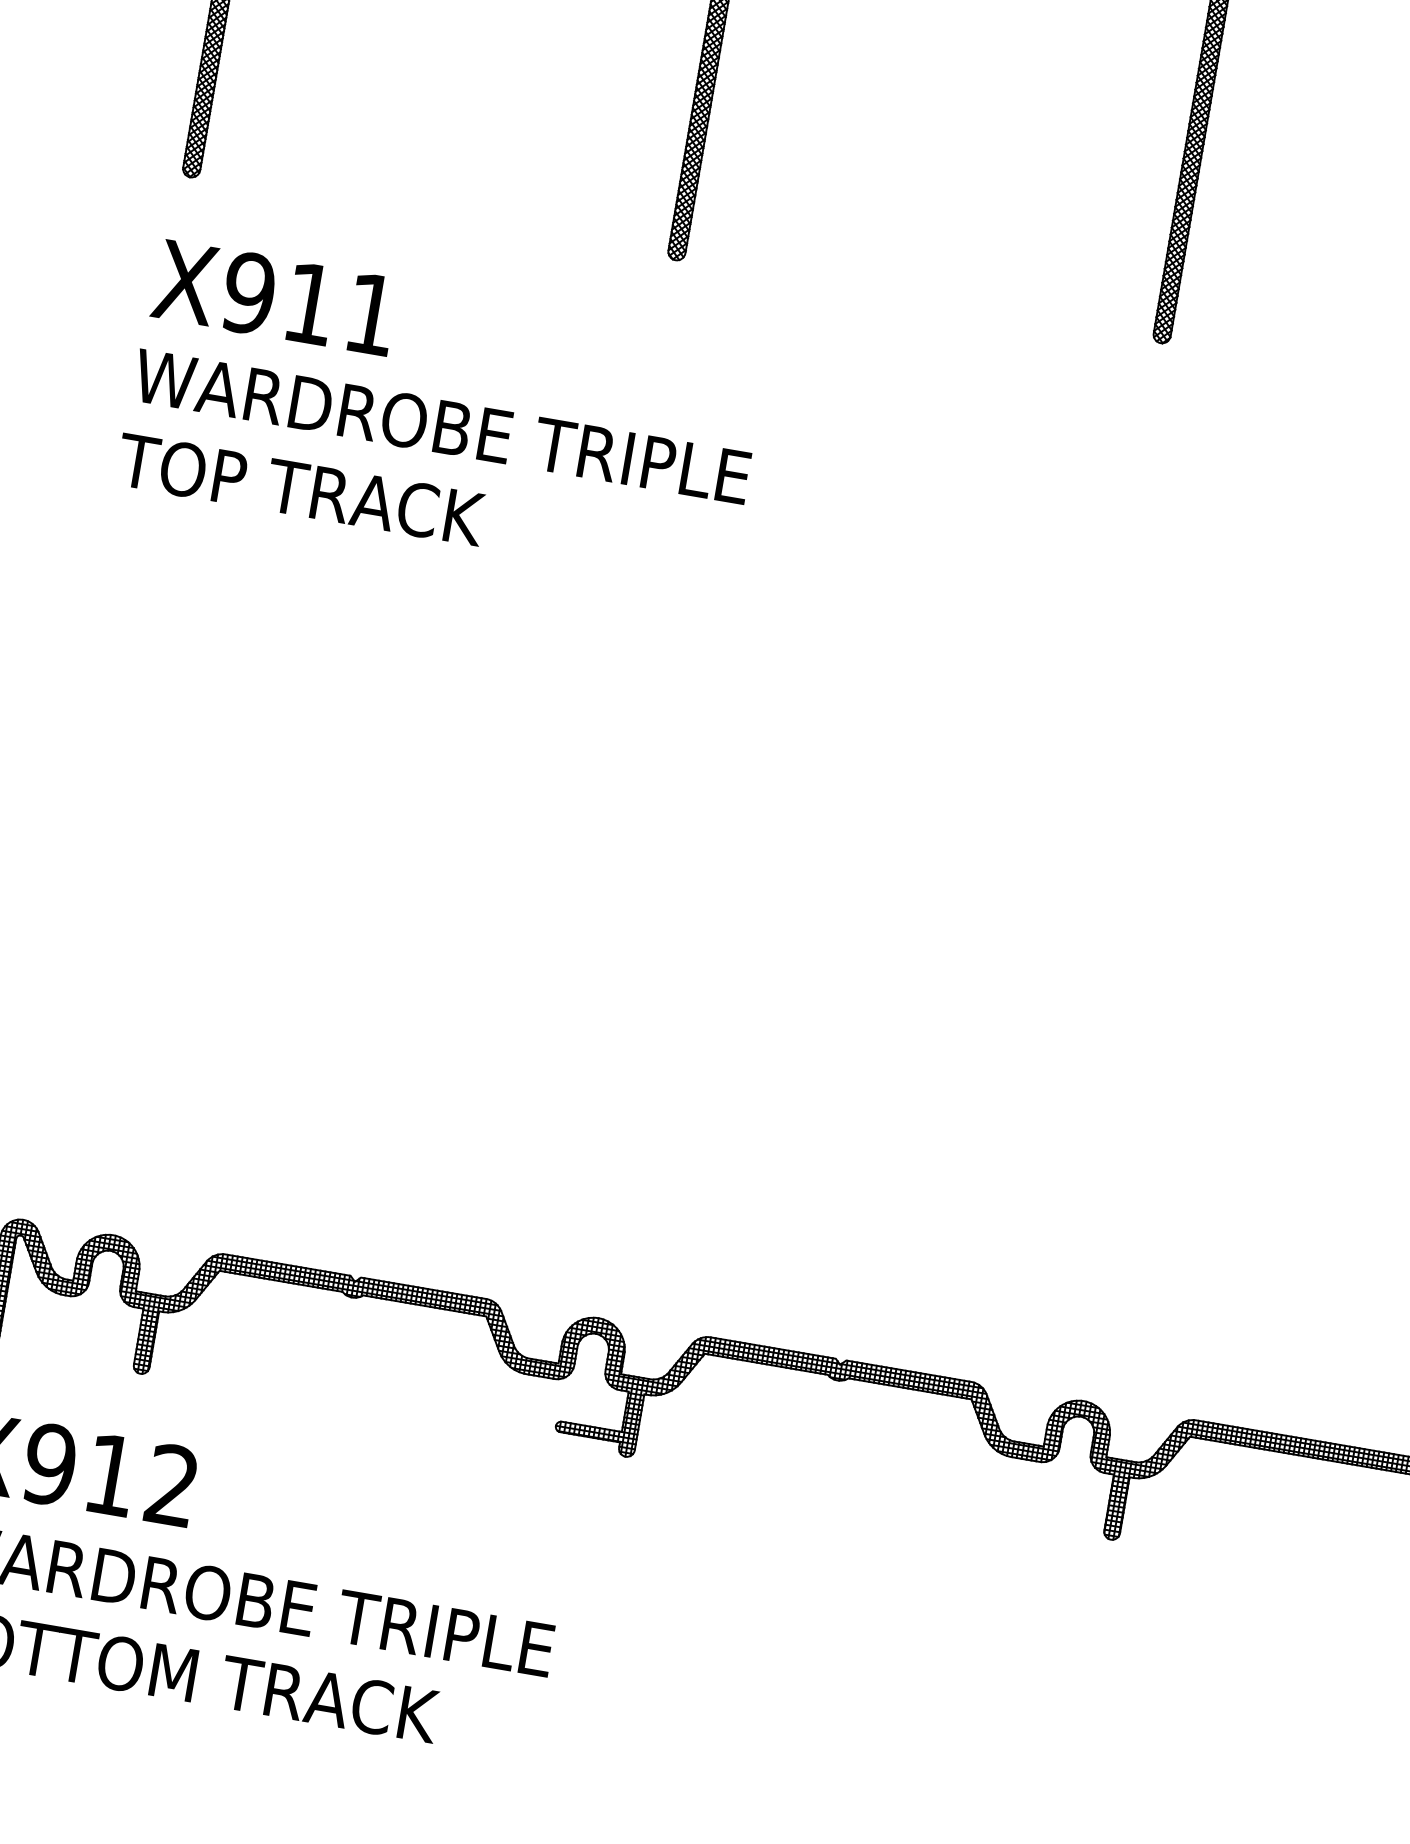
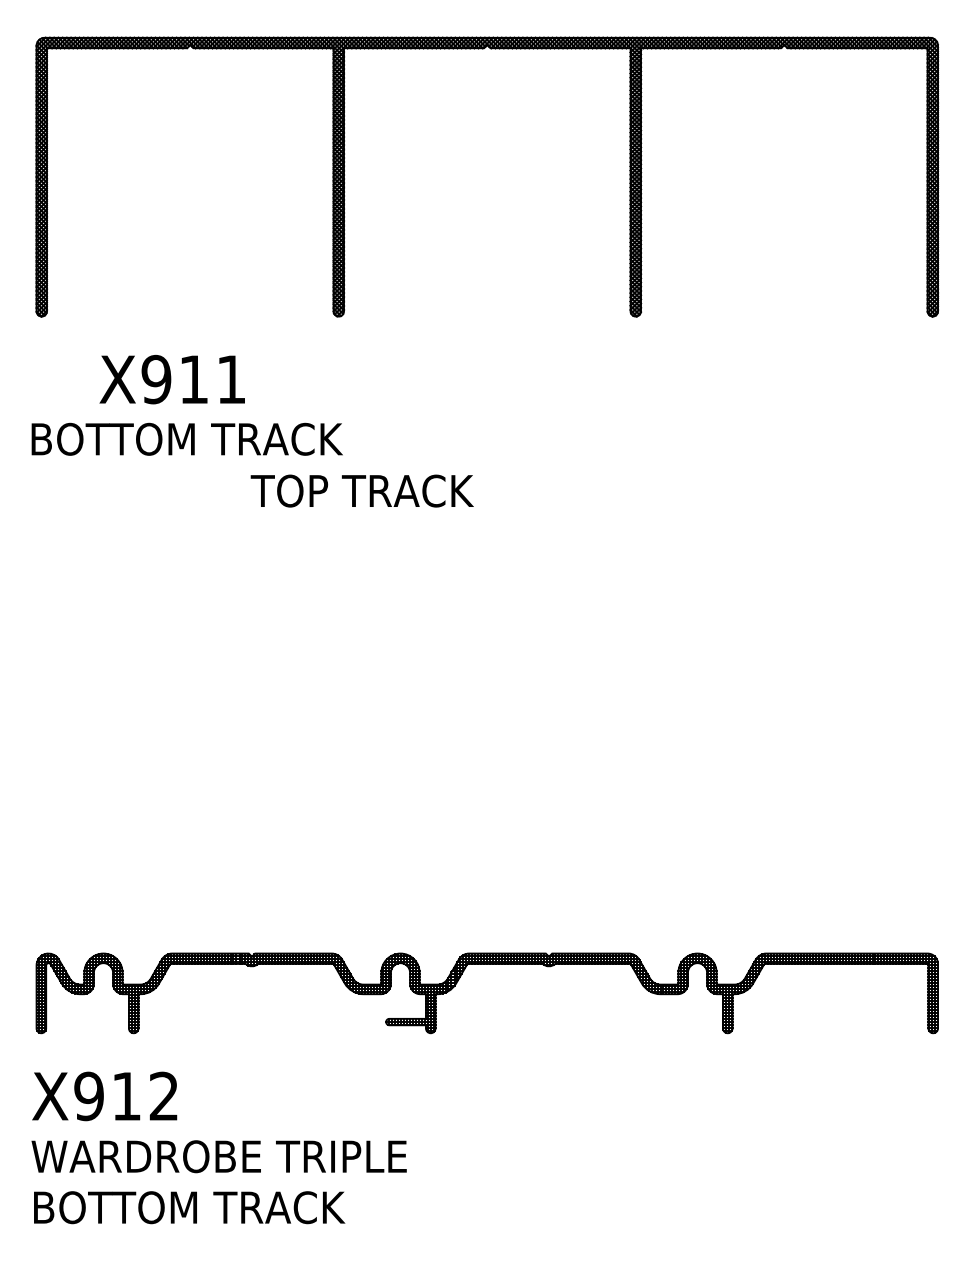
text: (273, 297) -> (171, 379), moved
text: (441, 425) -> (216, 438), WARDROBE TRIPLE -> BOTTOM TRACK
text: (299, 488) -> (361, 490), moved

